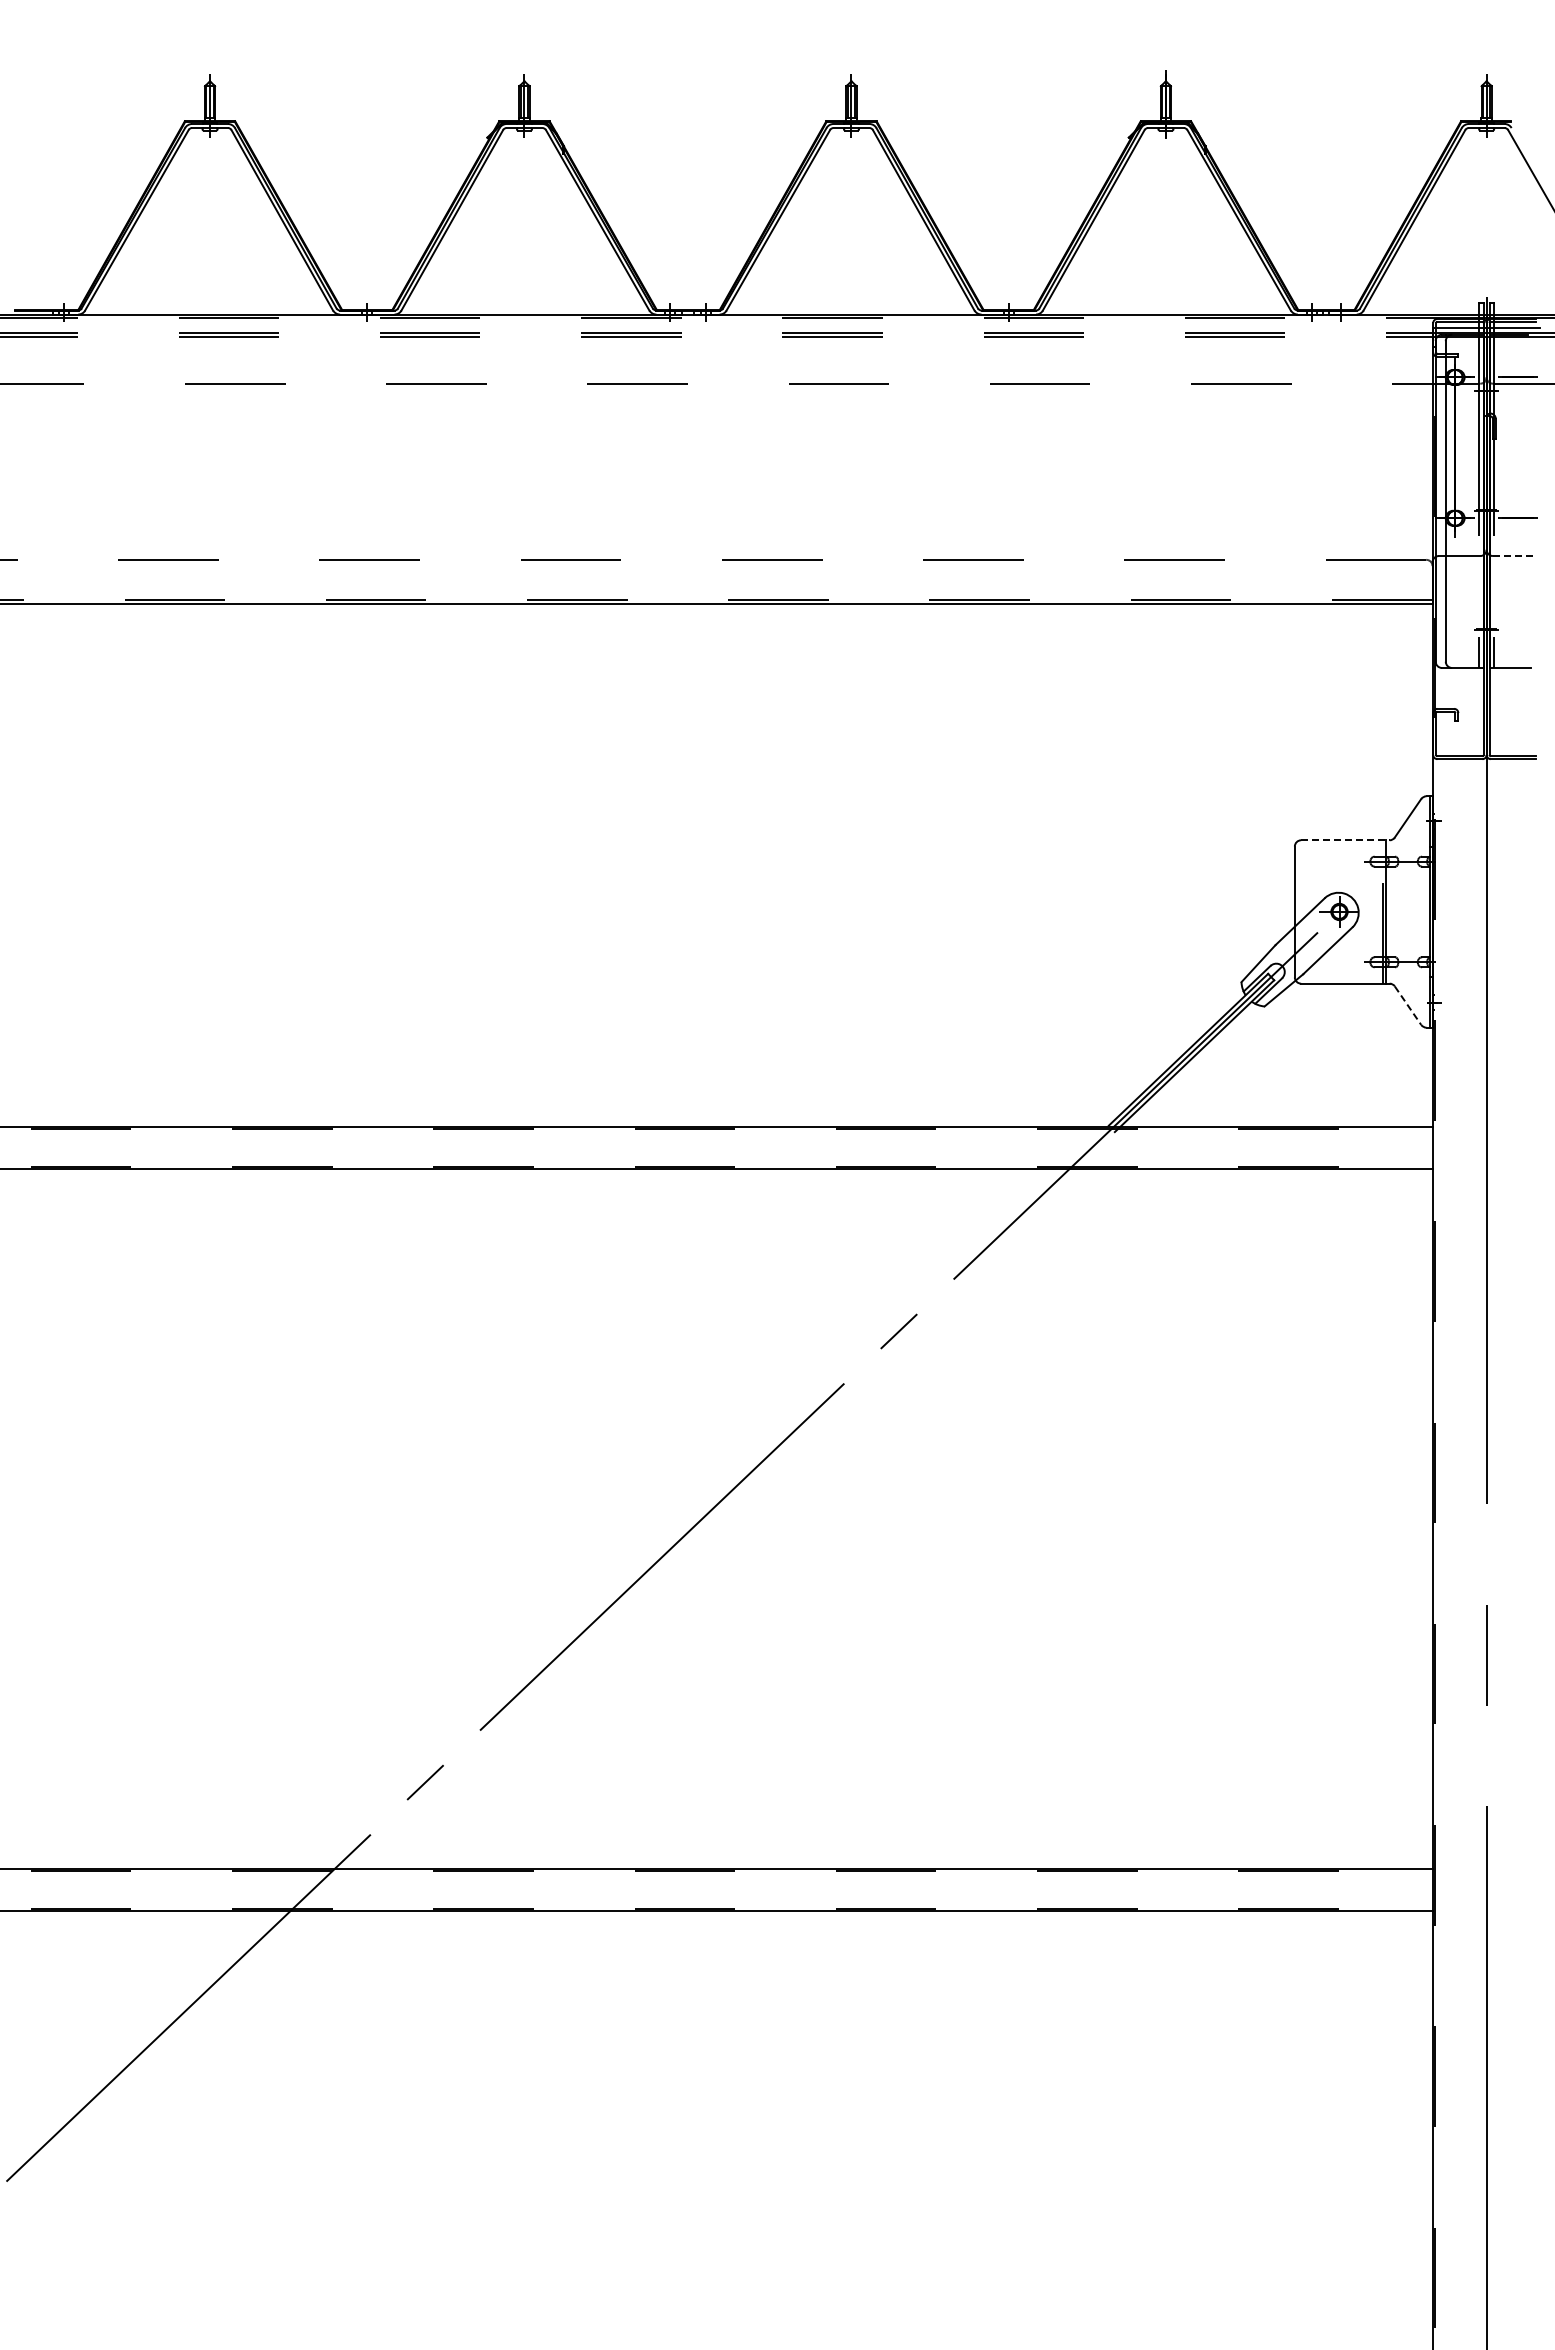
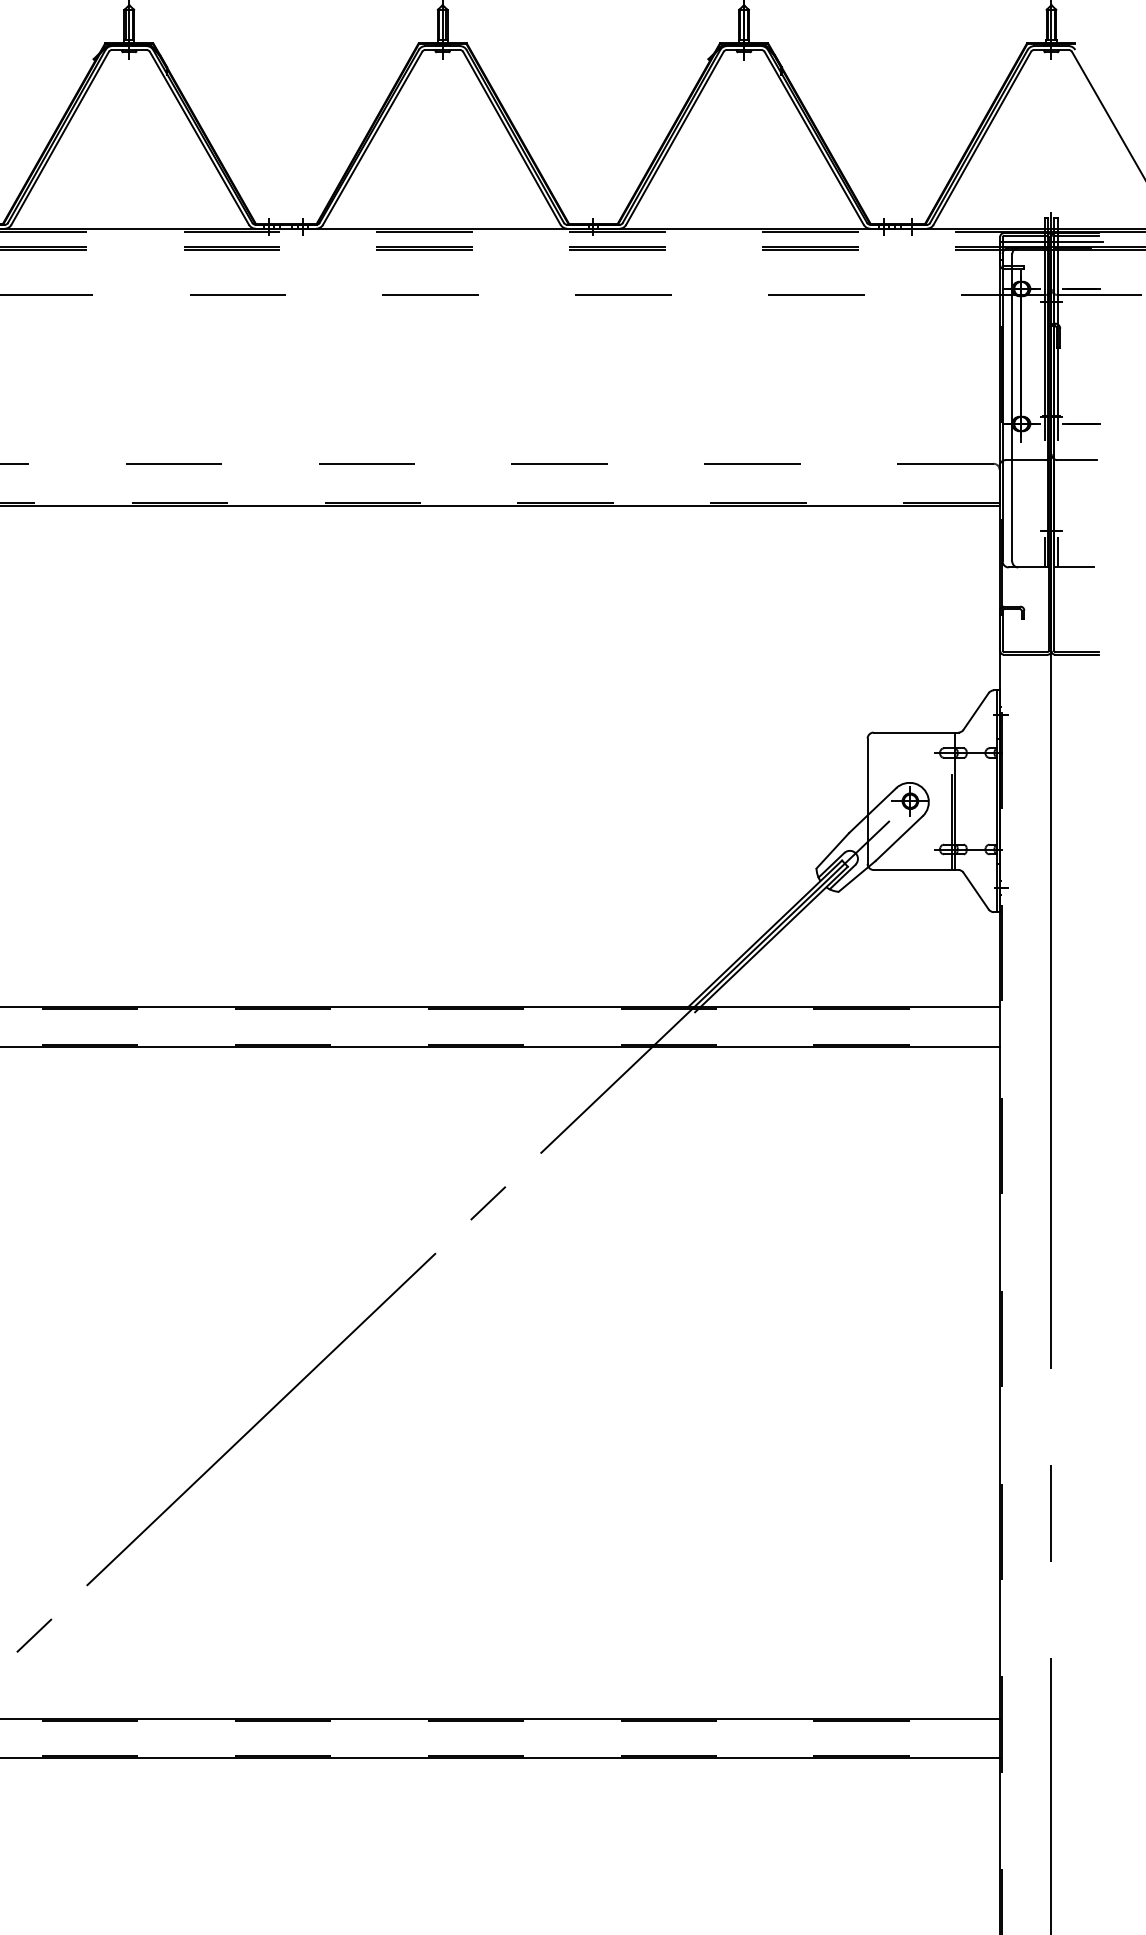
line: (1513, 556) -> (1077, 460), dashed -> solid
line: (1345, 840) -> (916, 732), dashed -> solid
line: (1408, 1006) -> (976, 891), dashed -> solid

